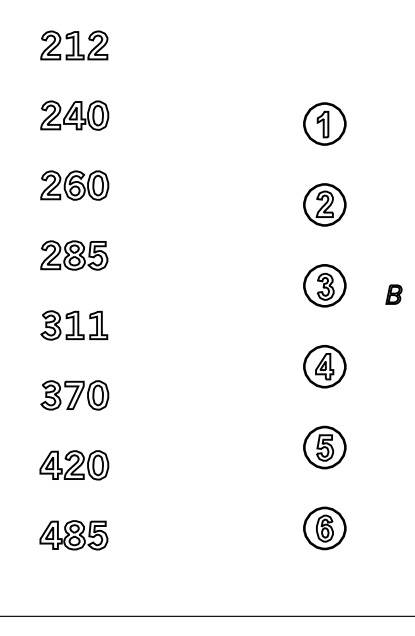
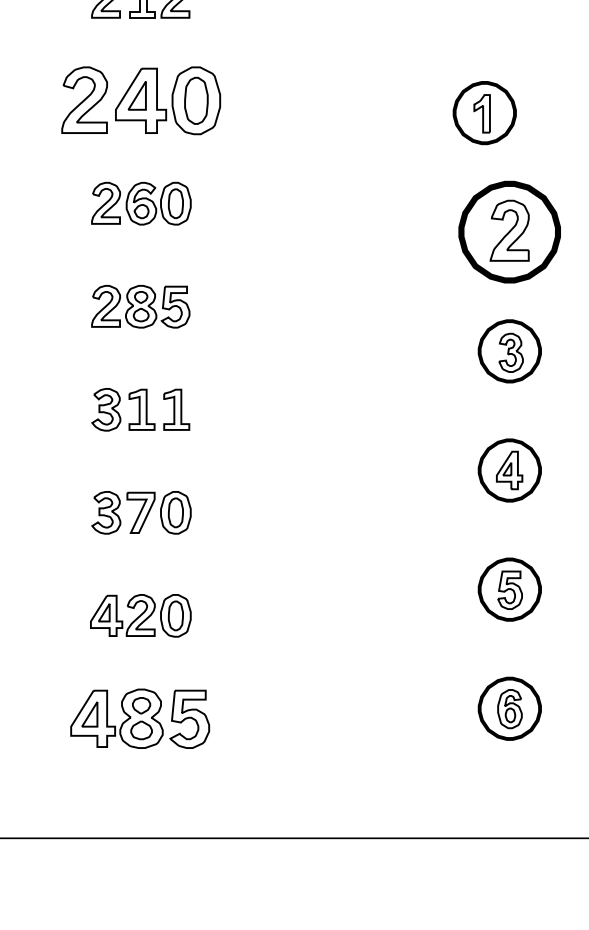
part: (74, 115) -> (141, 100), size x1.6
part: (324, 123) -> (484, 112), moved
part: (324, 204) -> (509, 231), size x1.6
part: (73, 535) -> (139, 719), size x1.4

